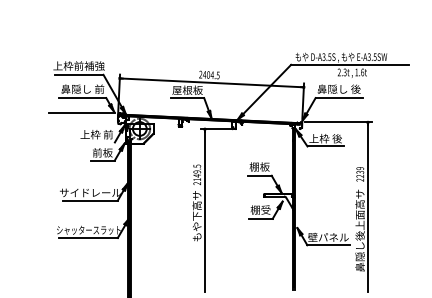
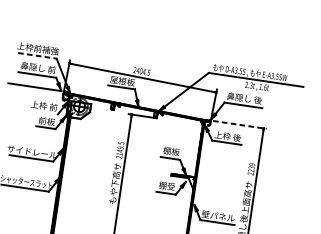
line: (79, 74) -> (37, 55), solid -> dashed
line: (338, 122) -> (240, 124), solid -> dashed

